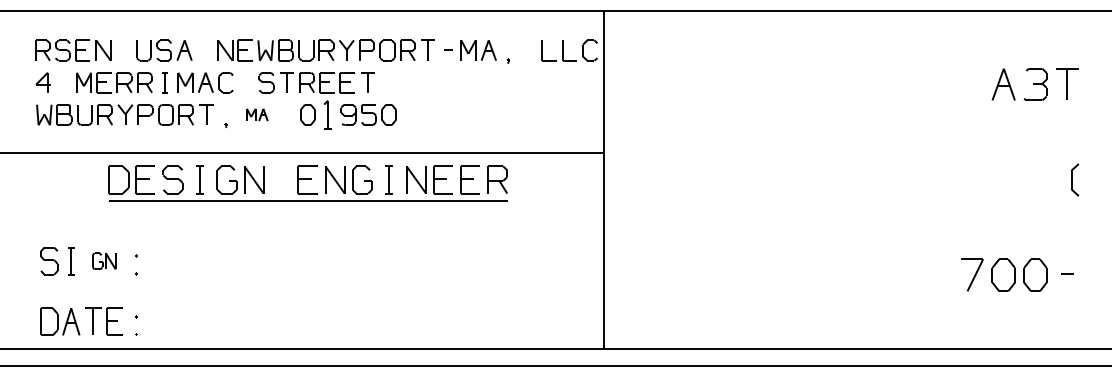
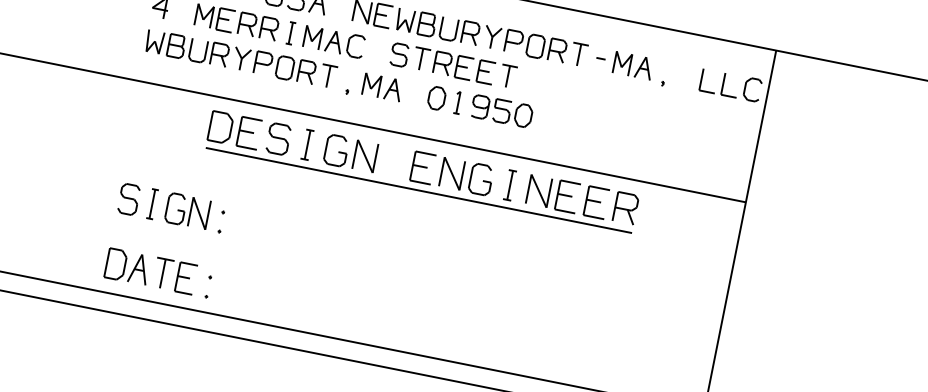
part: (257, 114) -> (383, 87), size x1.67
part: (327, 114) -> (457, 102), size x0.71
part: (103, 261) -> (186, 211), size x1.67

